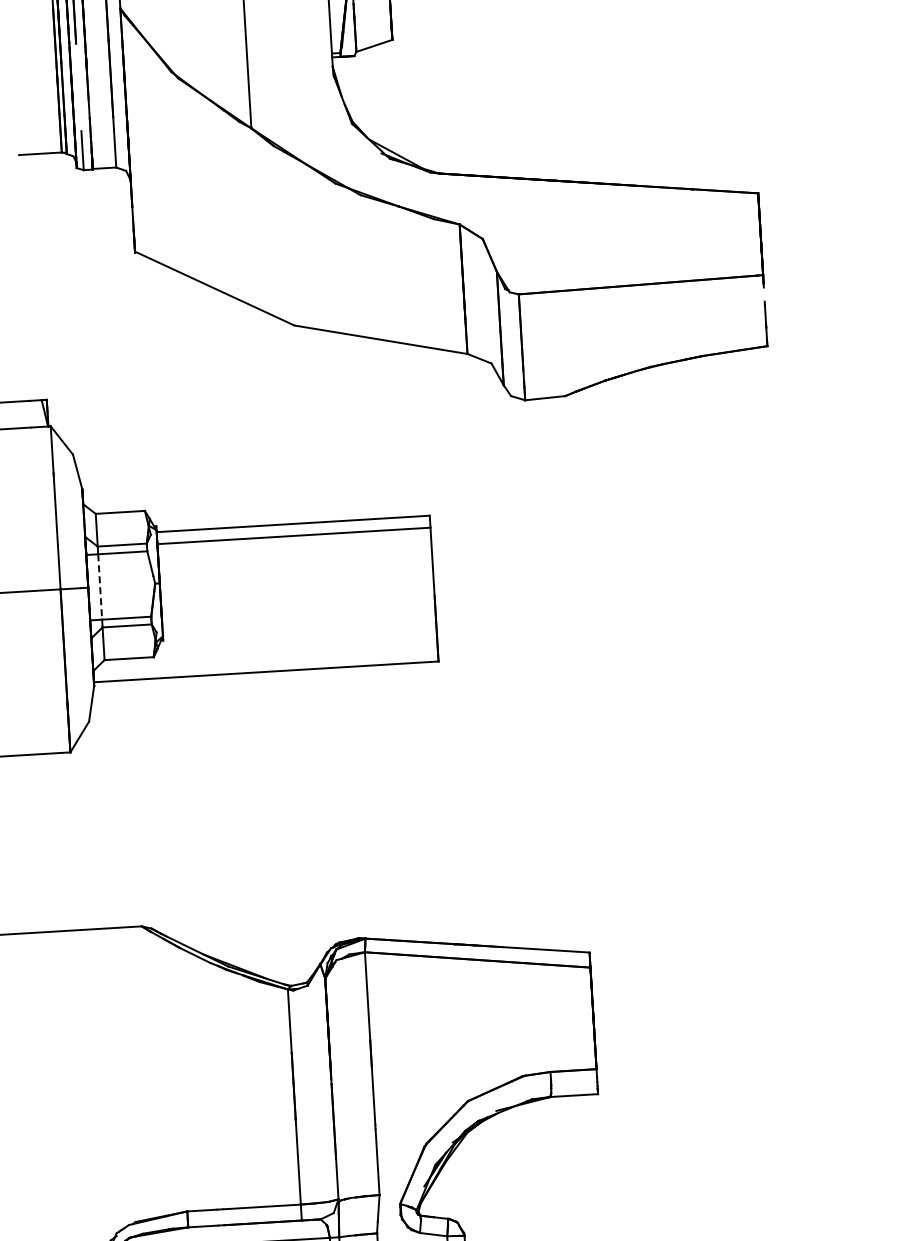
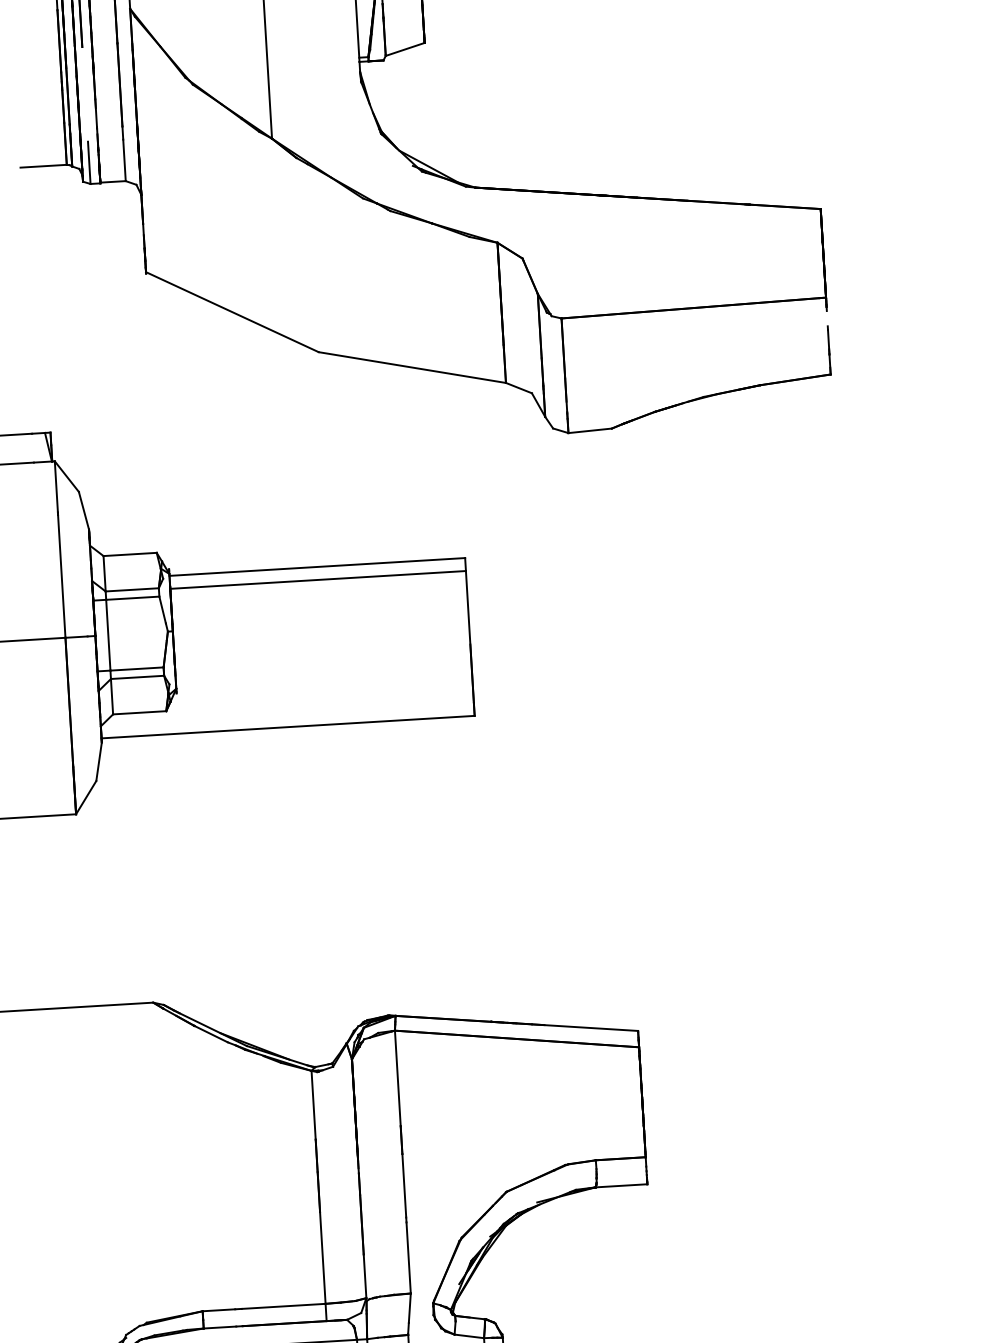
line: (100, 586) -> (108, 634), dashed -> solid

